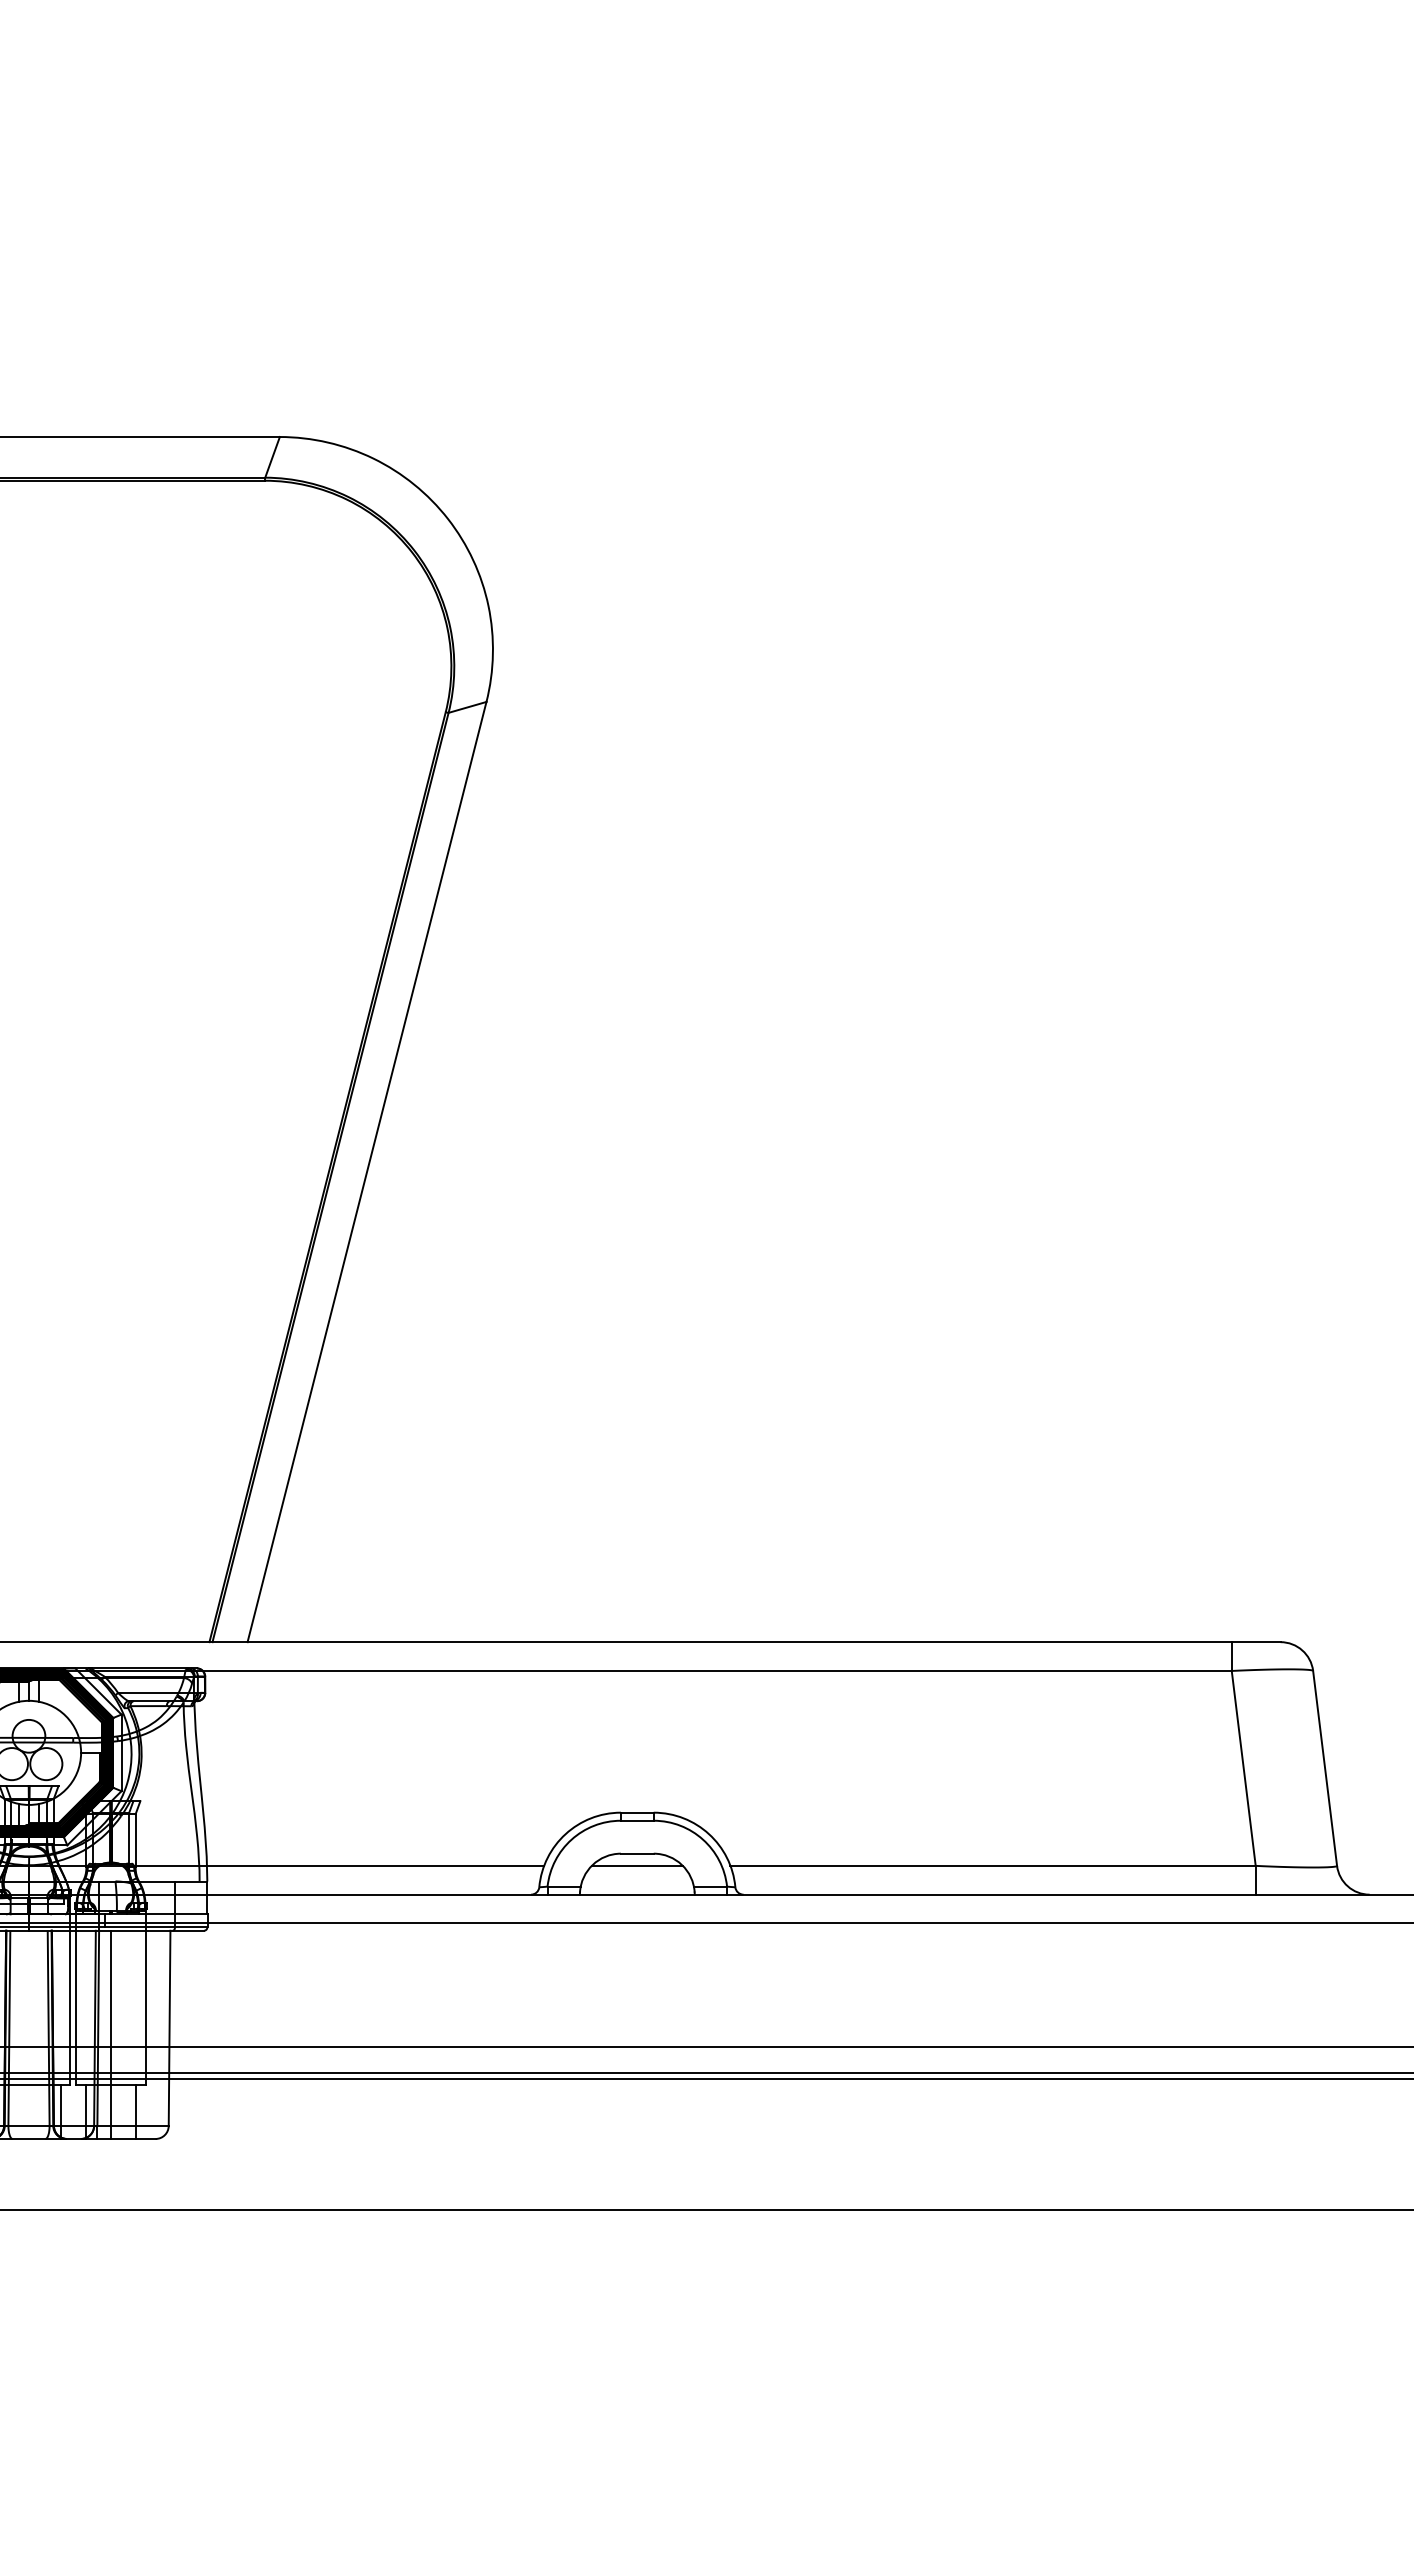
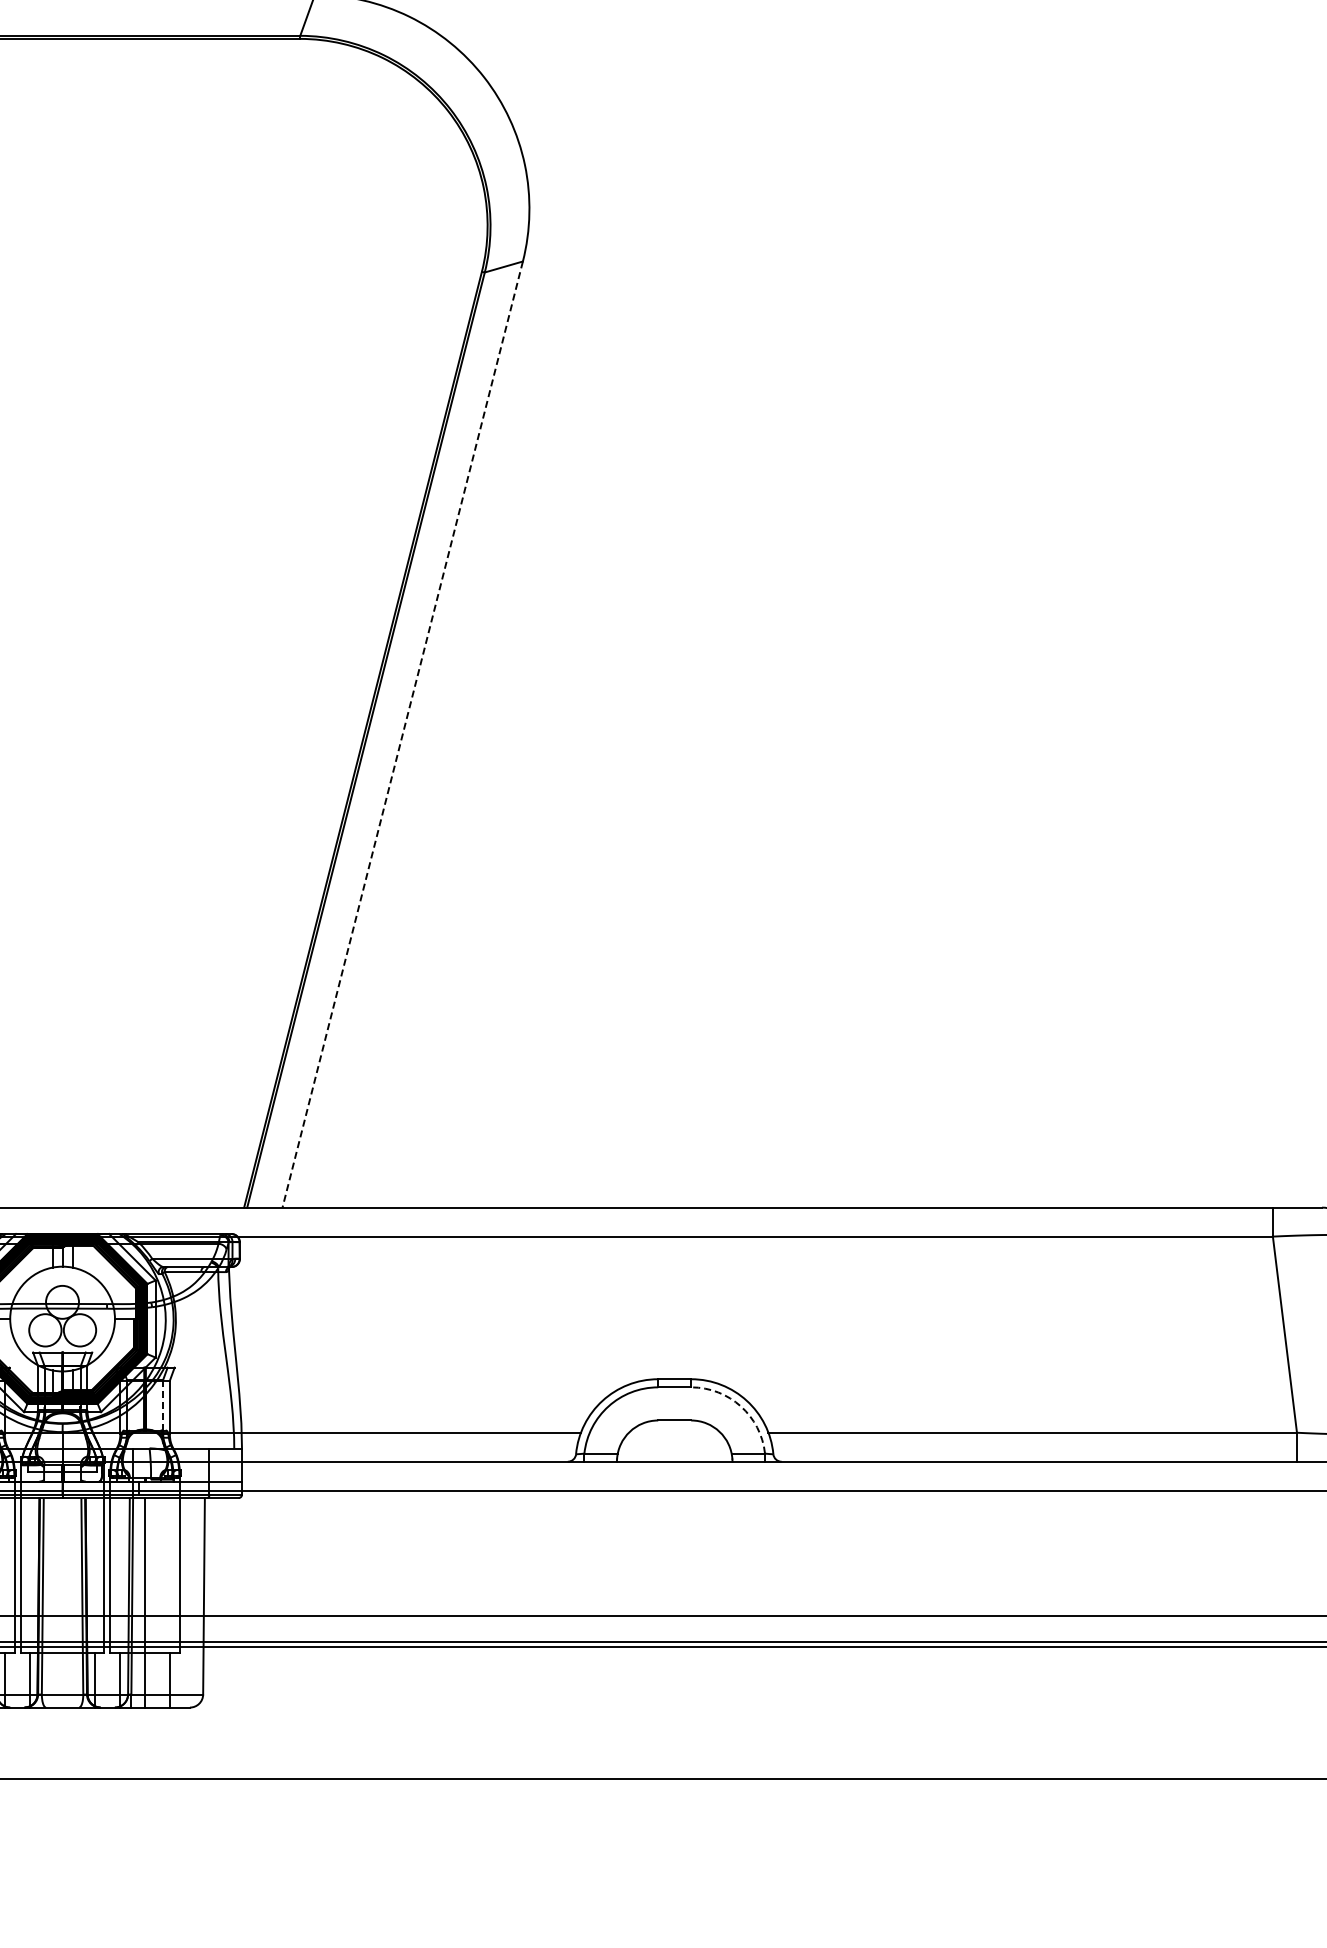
line: (366, 1172) -> (402, 735), solid -> dashed
line: (129, 1838) -> (163, 1405), solid -> dashed
arc: (703, 1839) -> (741, 1406), solid -> dashed
line: (636, 1865) -> (673, 1432), removed

